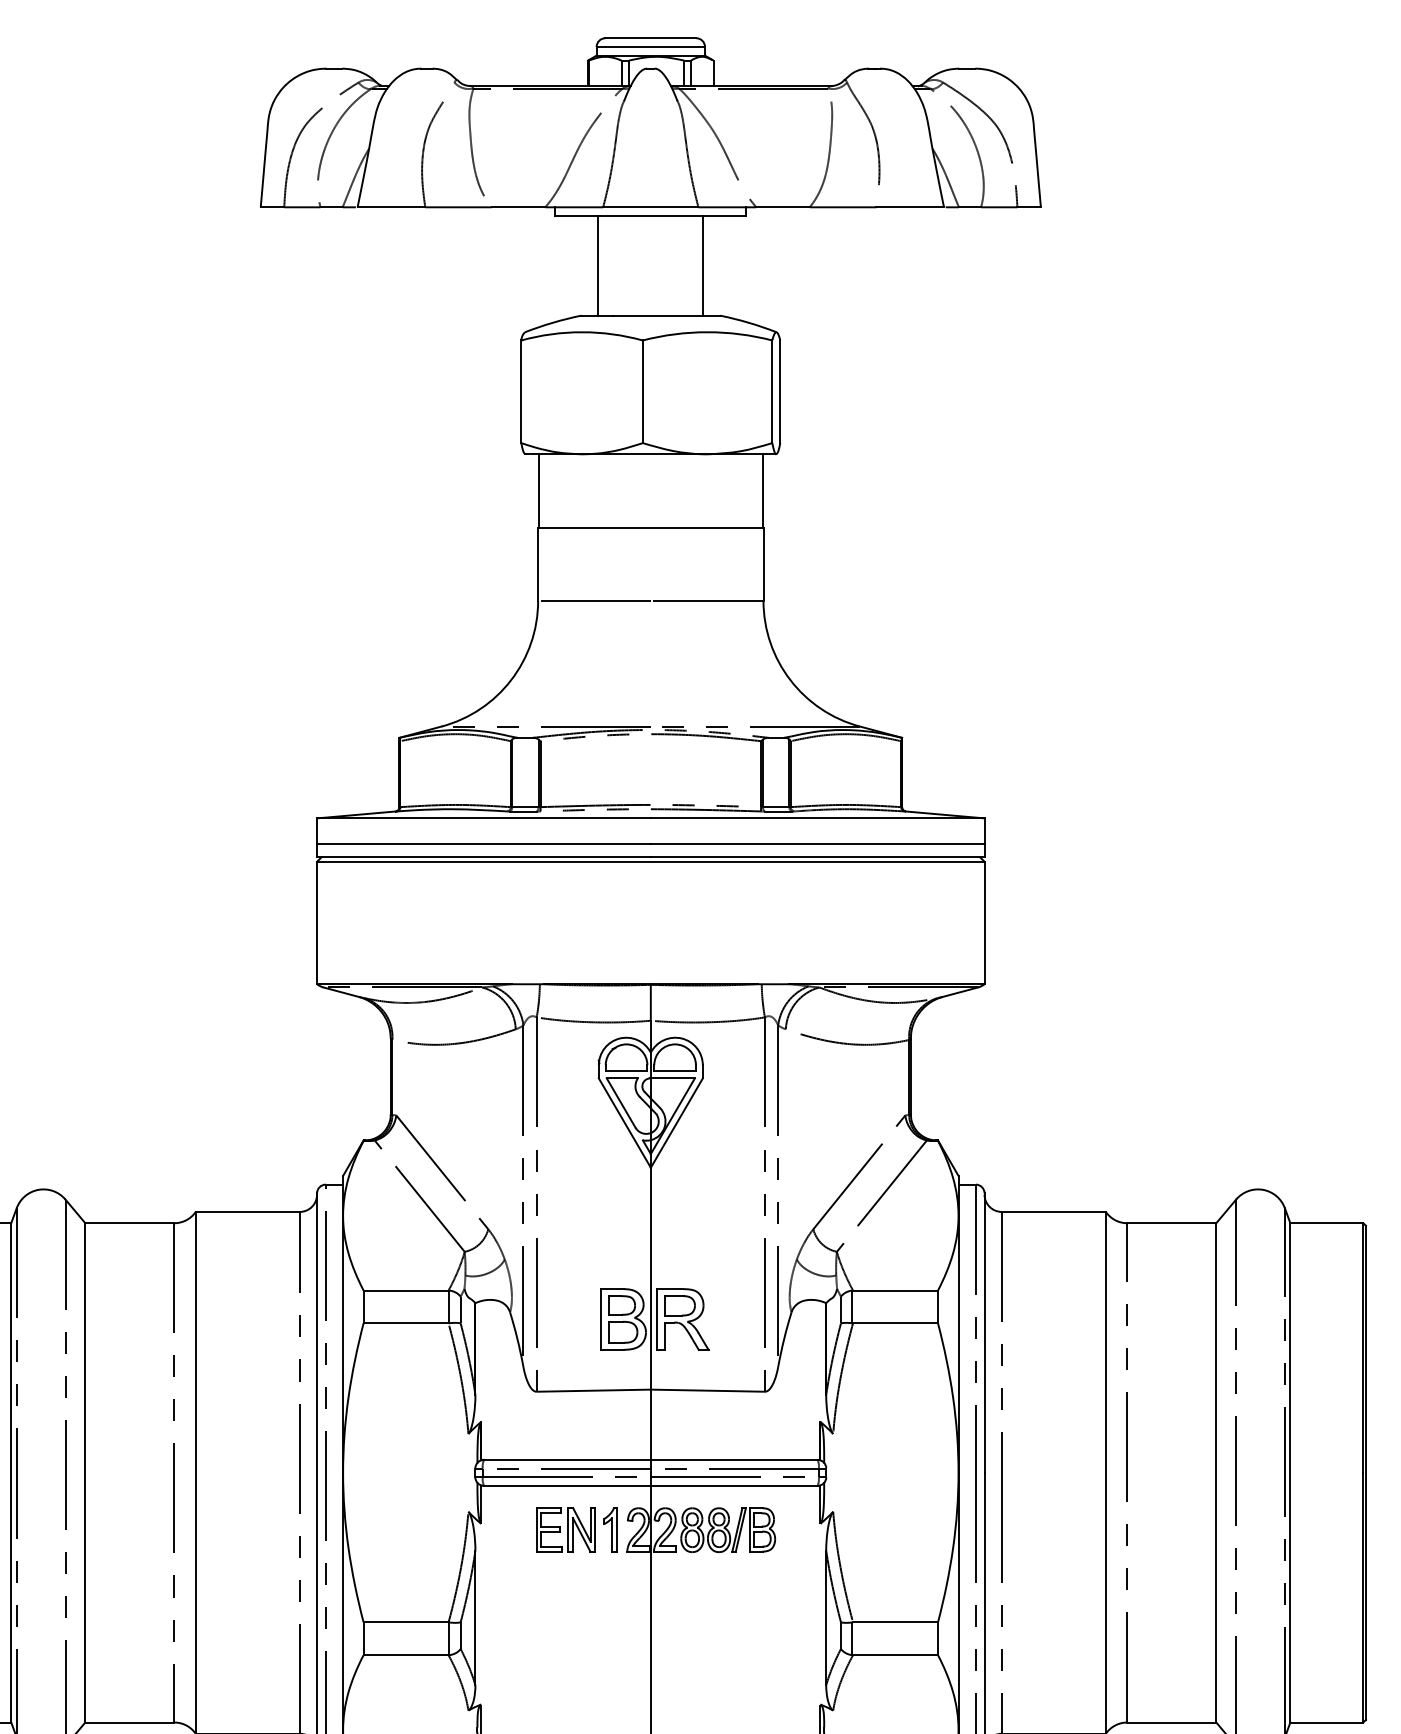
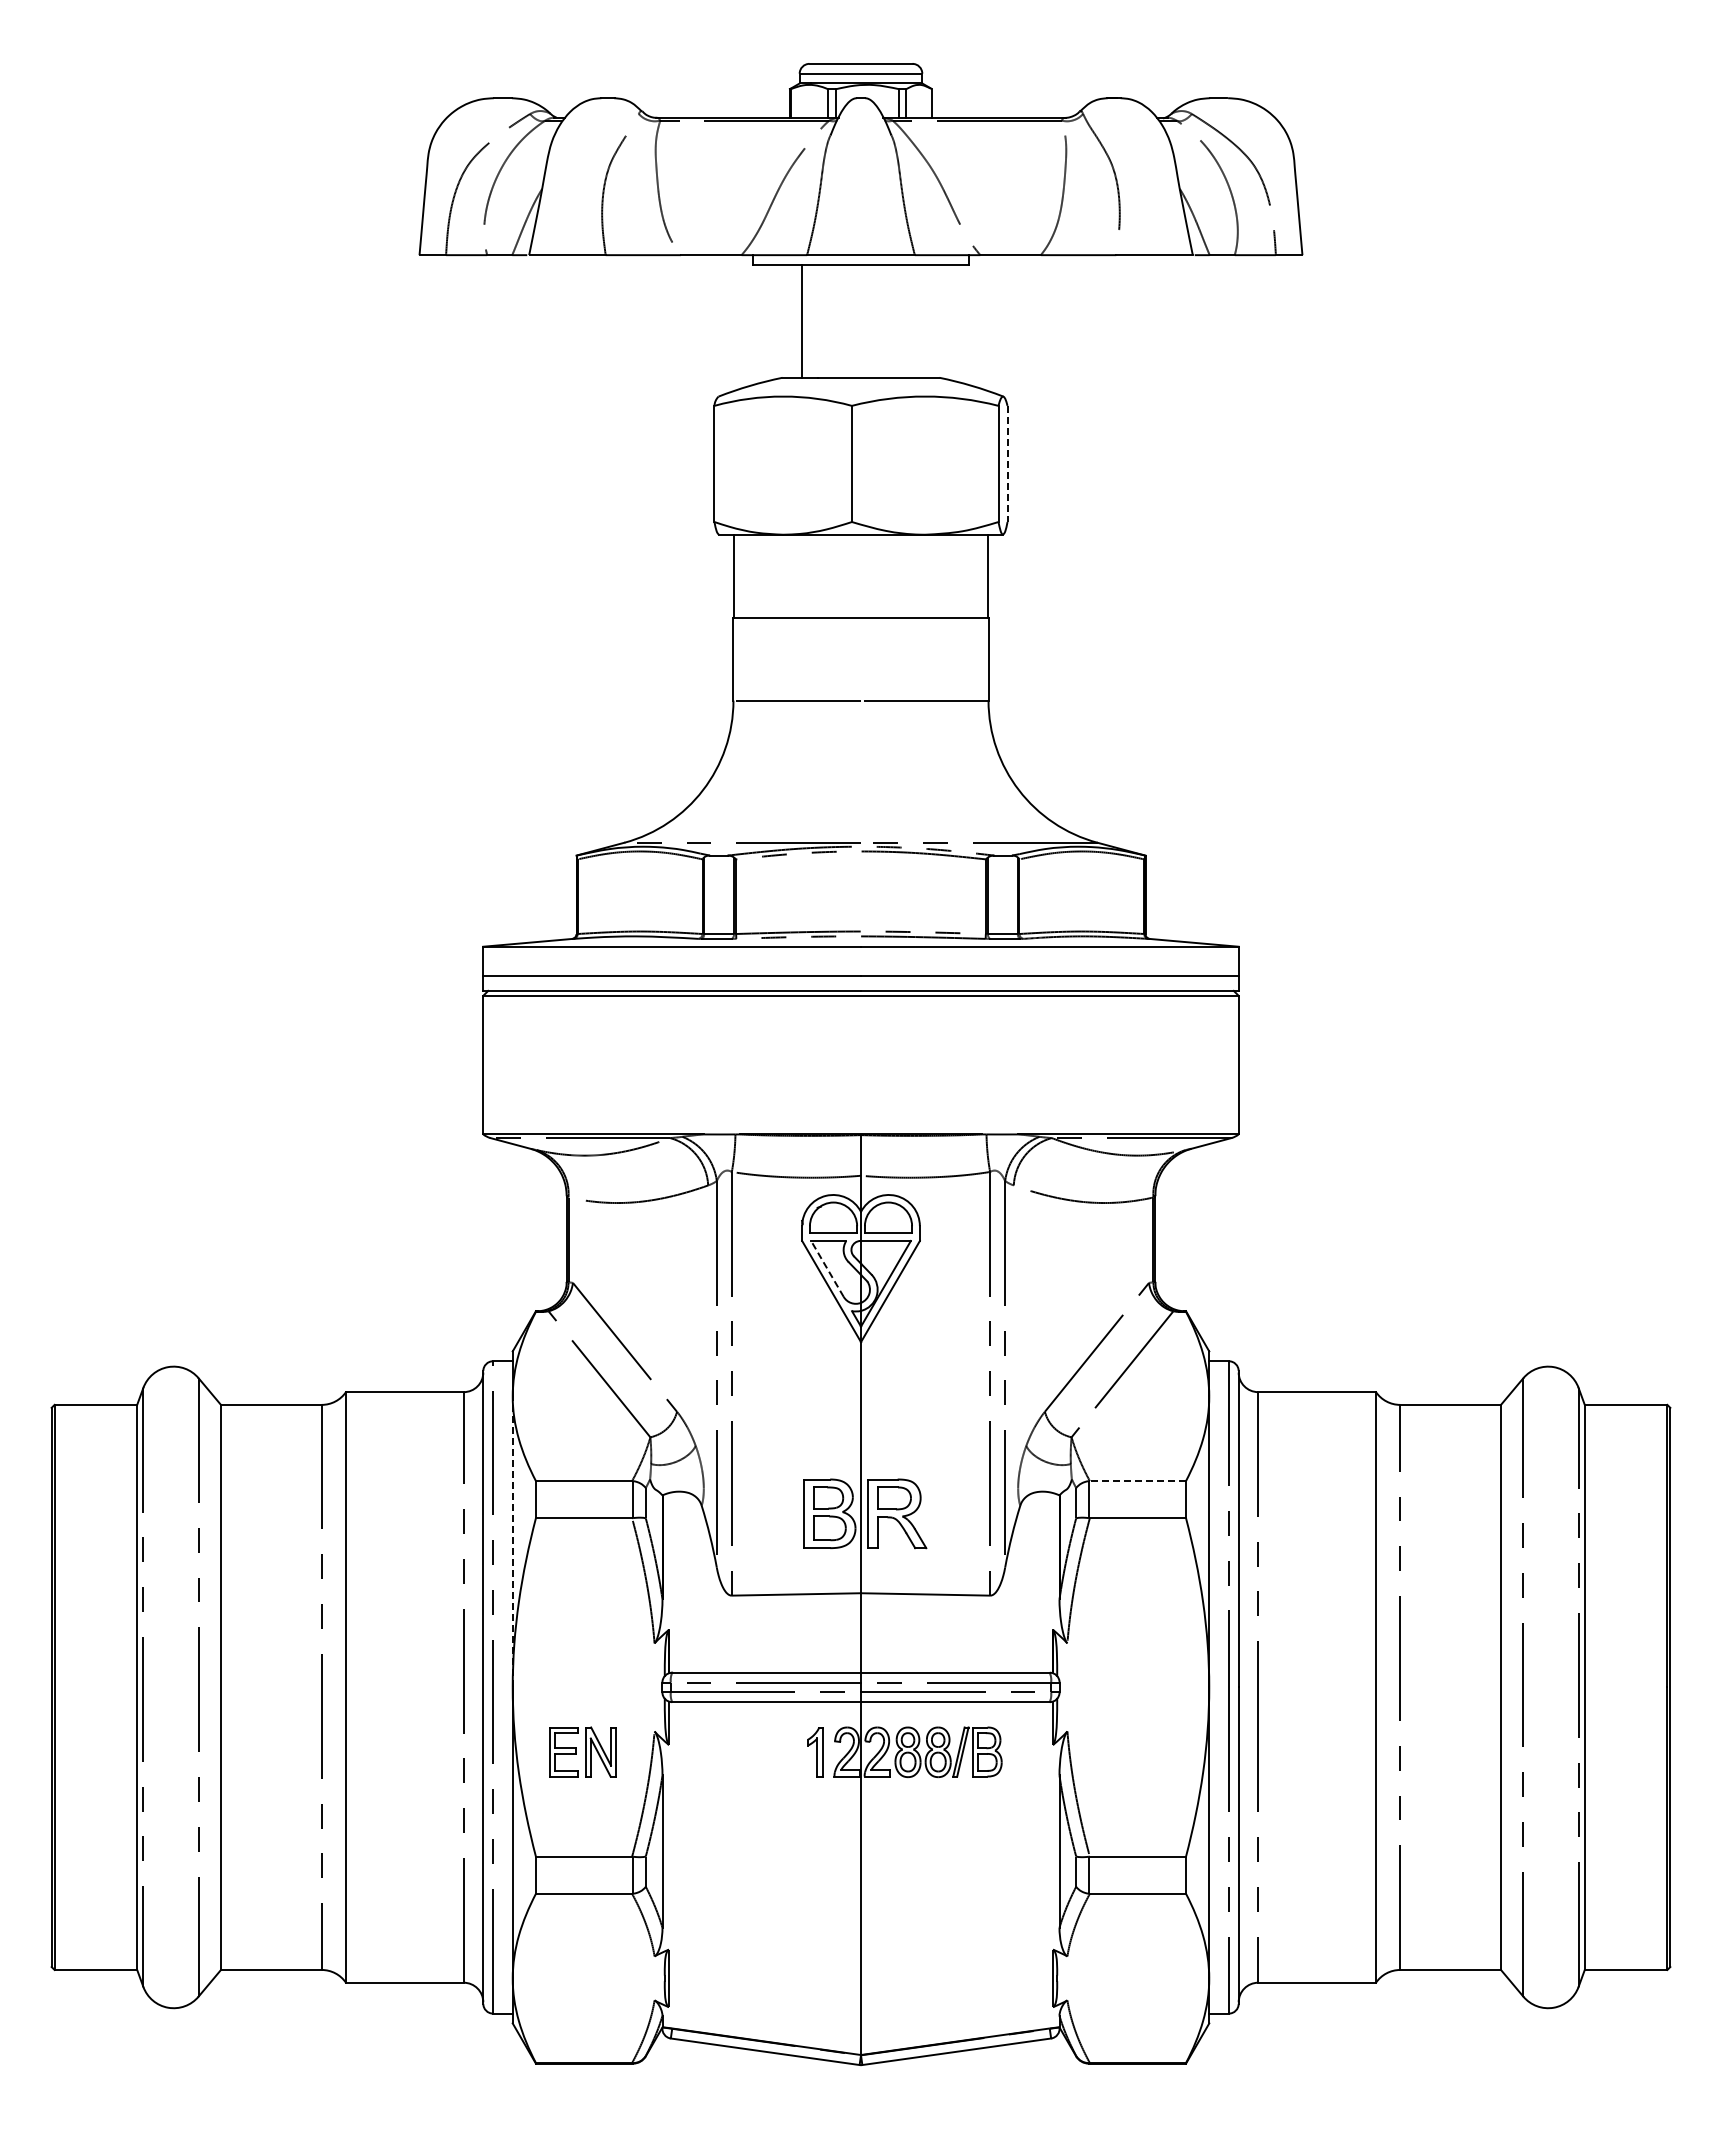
line: (703, 265) -> (920, 320), removed
line: (780, 392) -> (1007, 464), solid -> dashed
line: (621, 1102) -> (827, 1268), solid -> dashed
line: (895, 1290) -> (1137, 1481), solid -> dashed
line: (342, 1343) -> (512, 1541), solid -> dashed
part: (565, 1529) -> (582, 1751), moved

